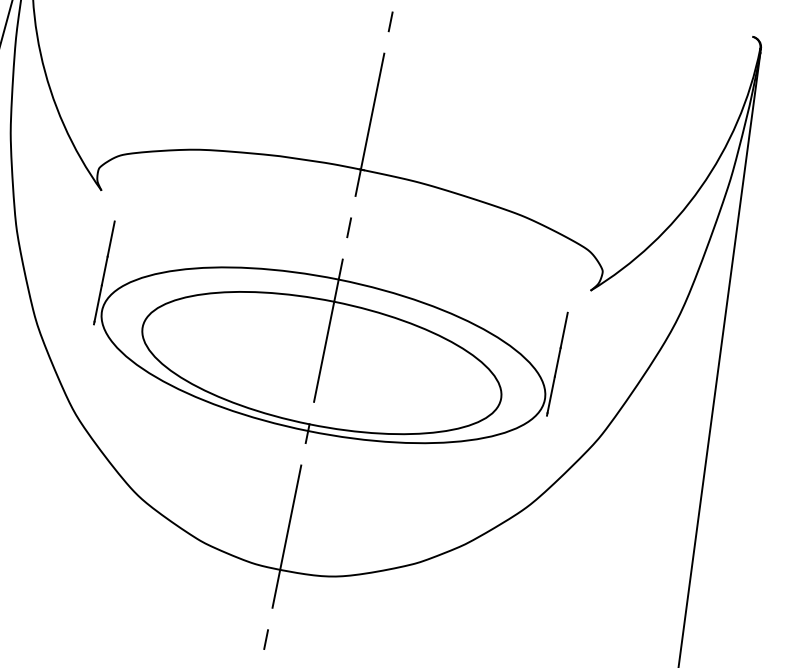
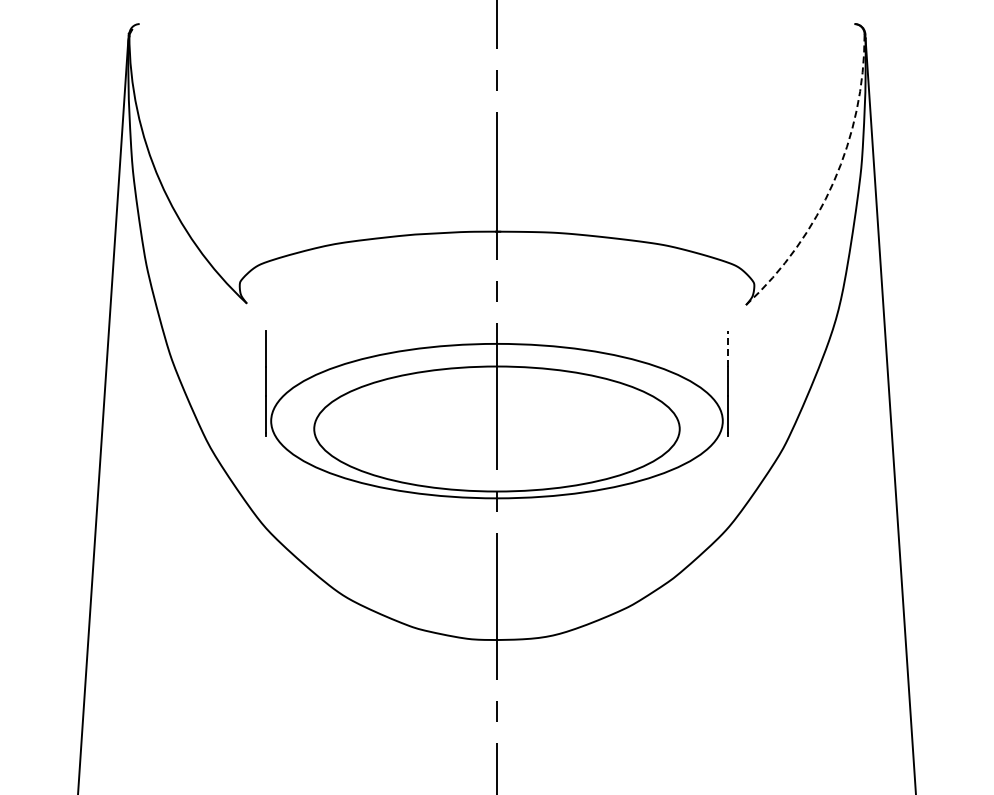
arc: (700, 187) -> (833, 182), solid -> dashed
line: (564, 330) -> (728, 349), solid -> dashed

